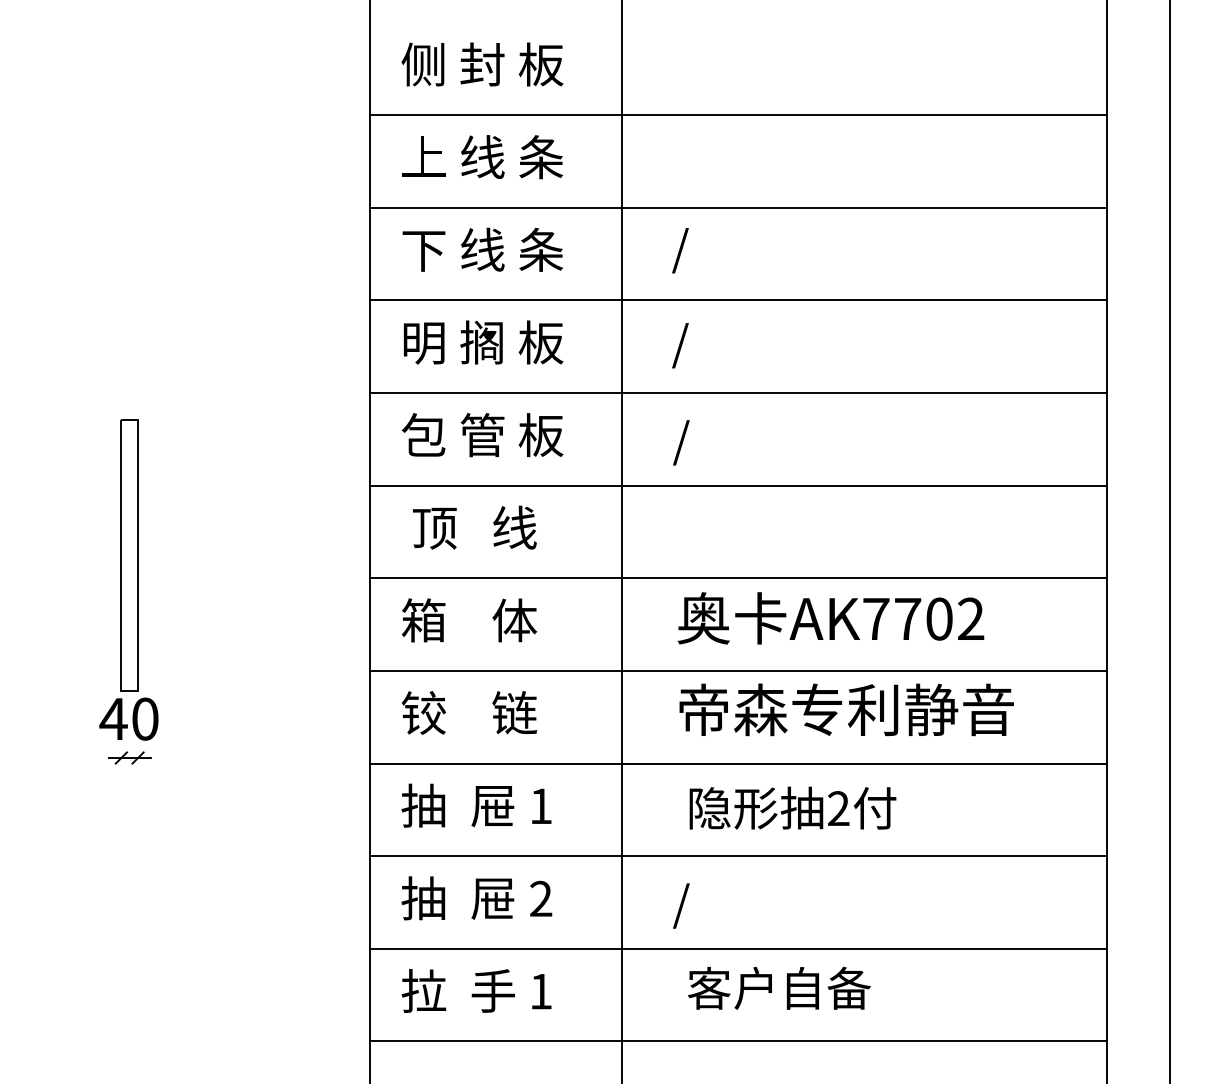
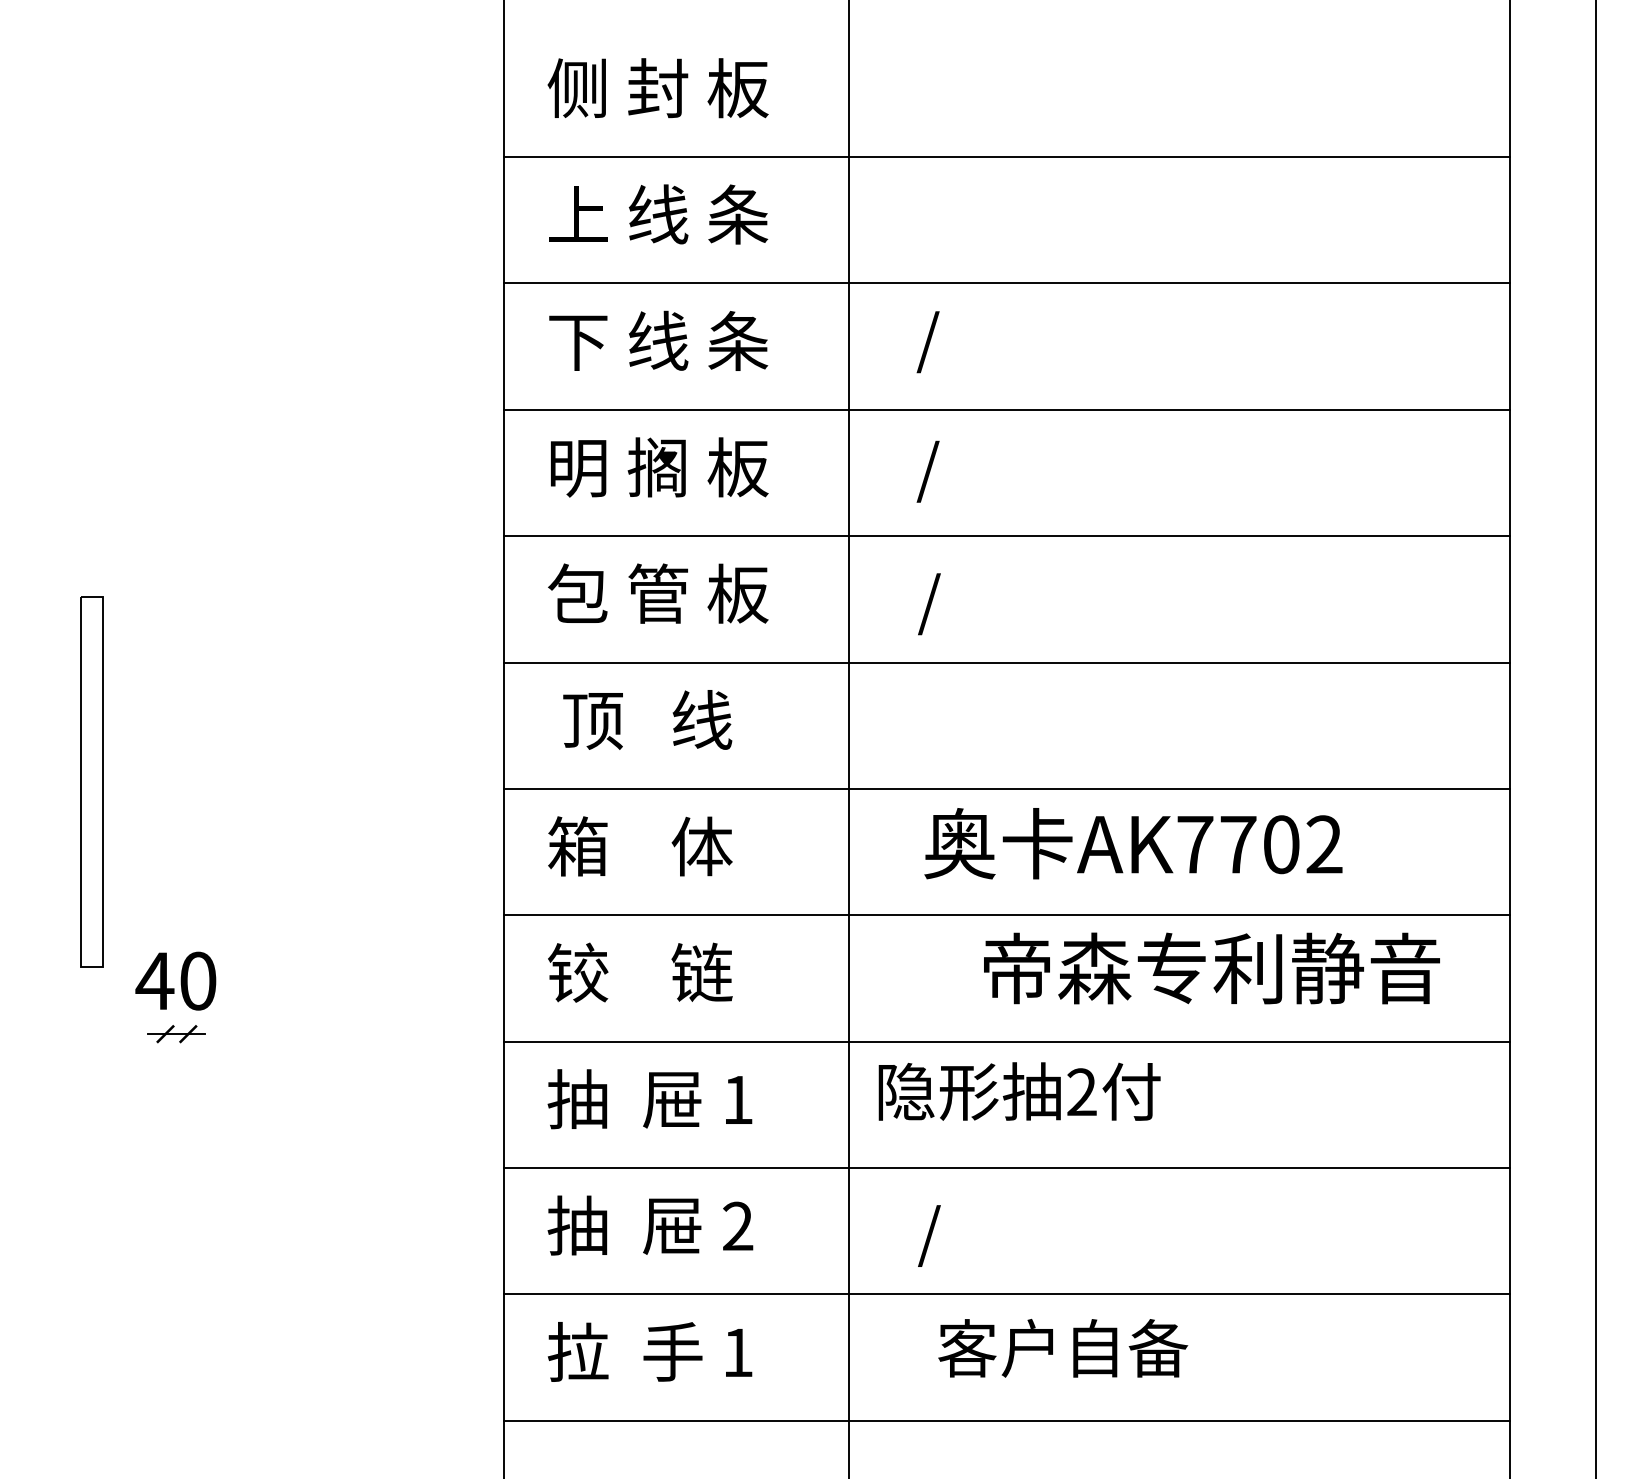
part: (129, 555) -> (91, 781), moved
text: (846, 709) -> (1211, 968), moved
text: (792, 808) -> (1019, 1091), moved

